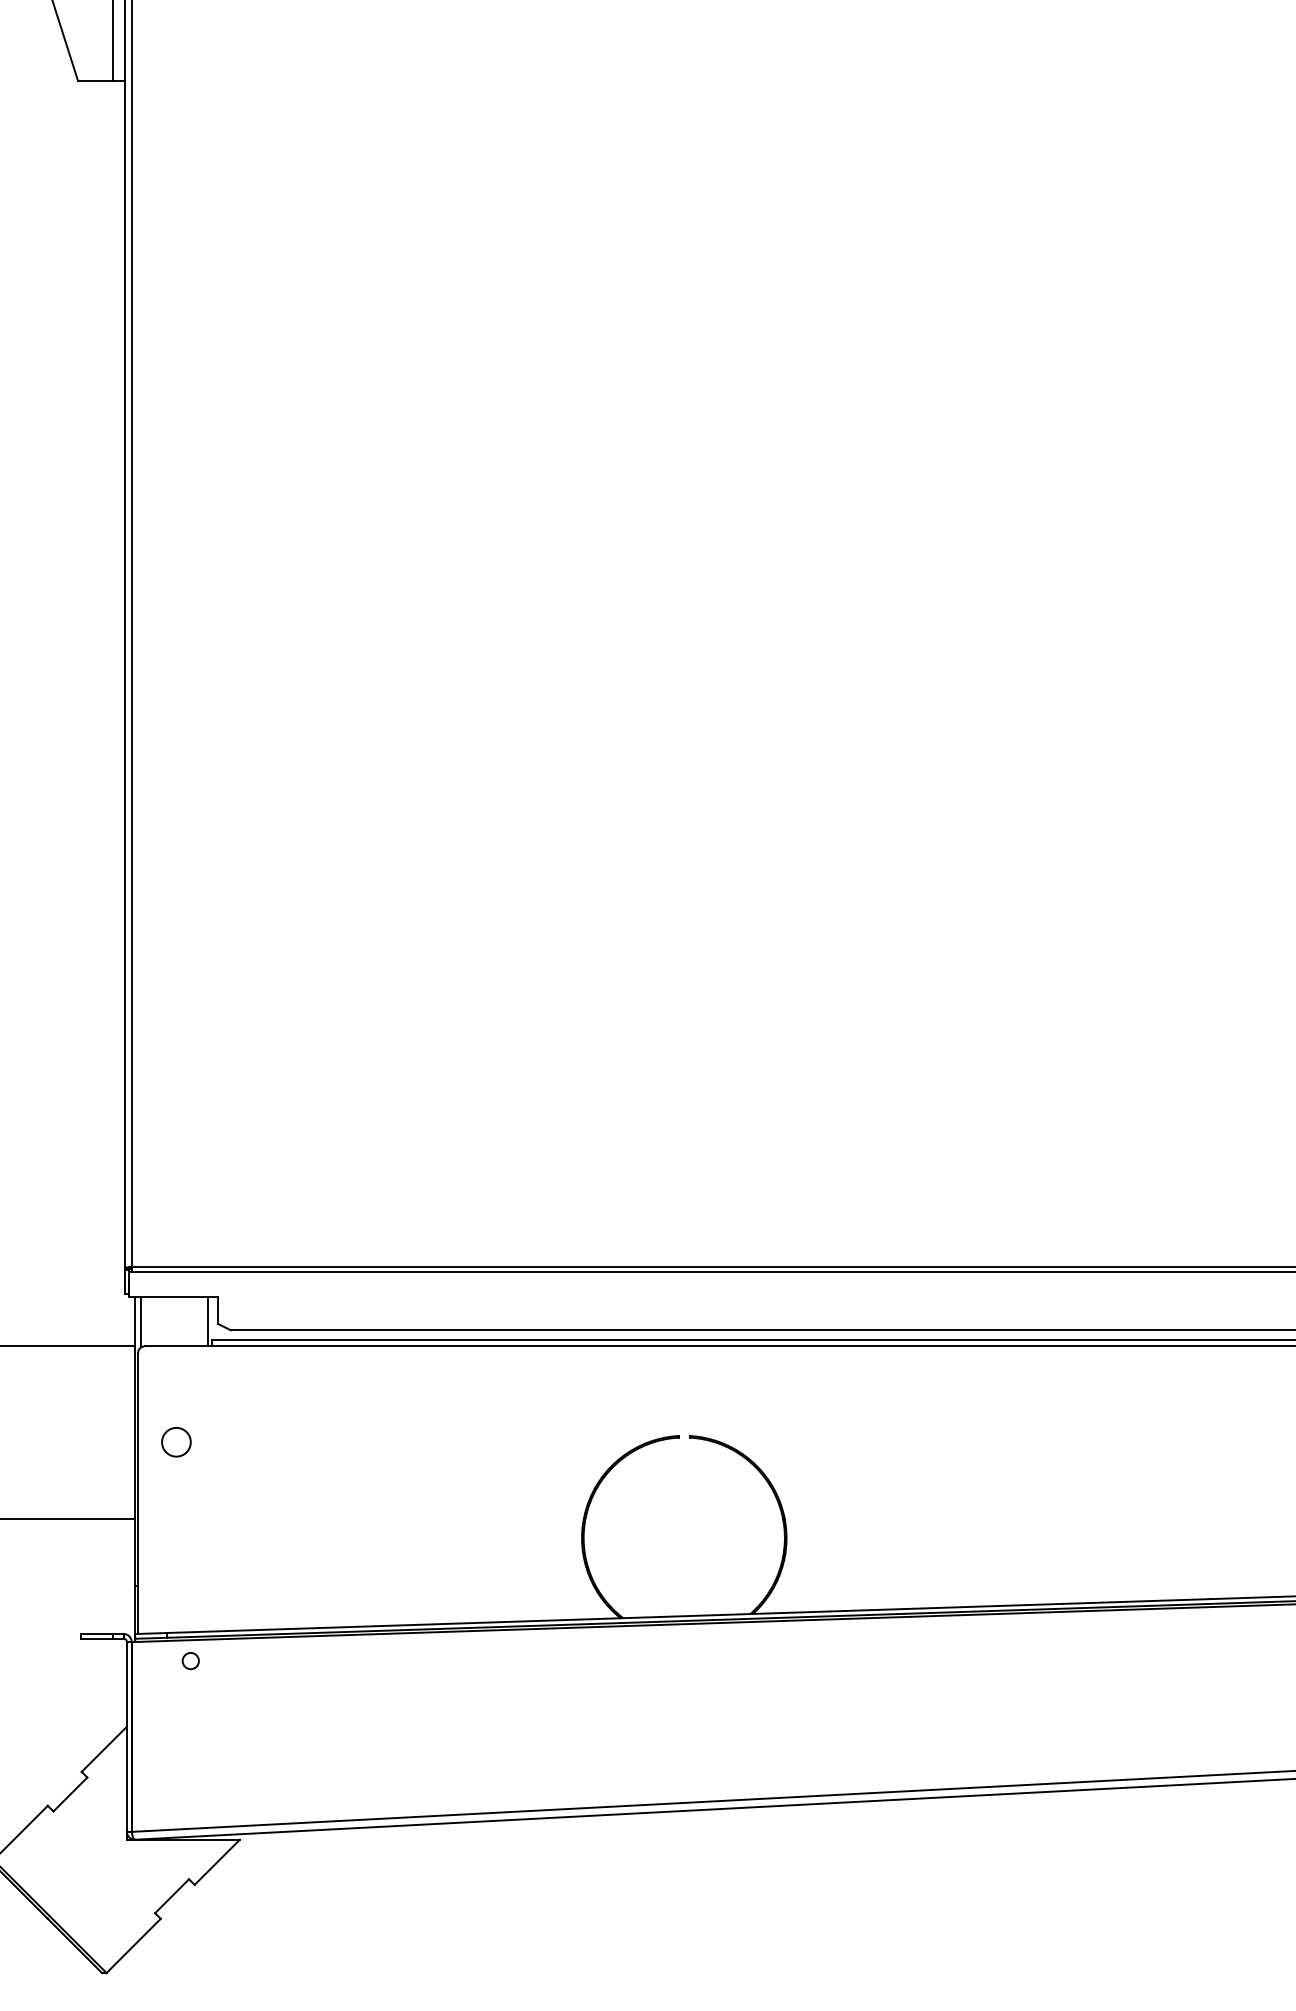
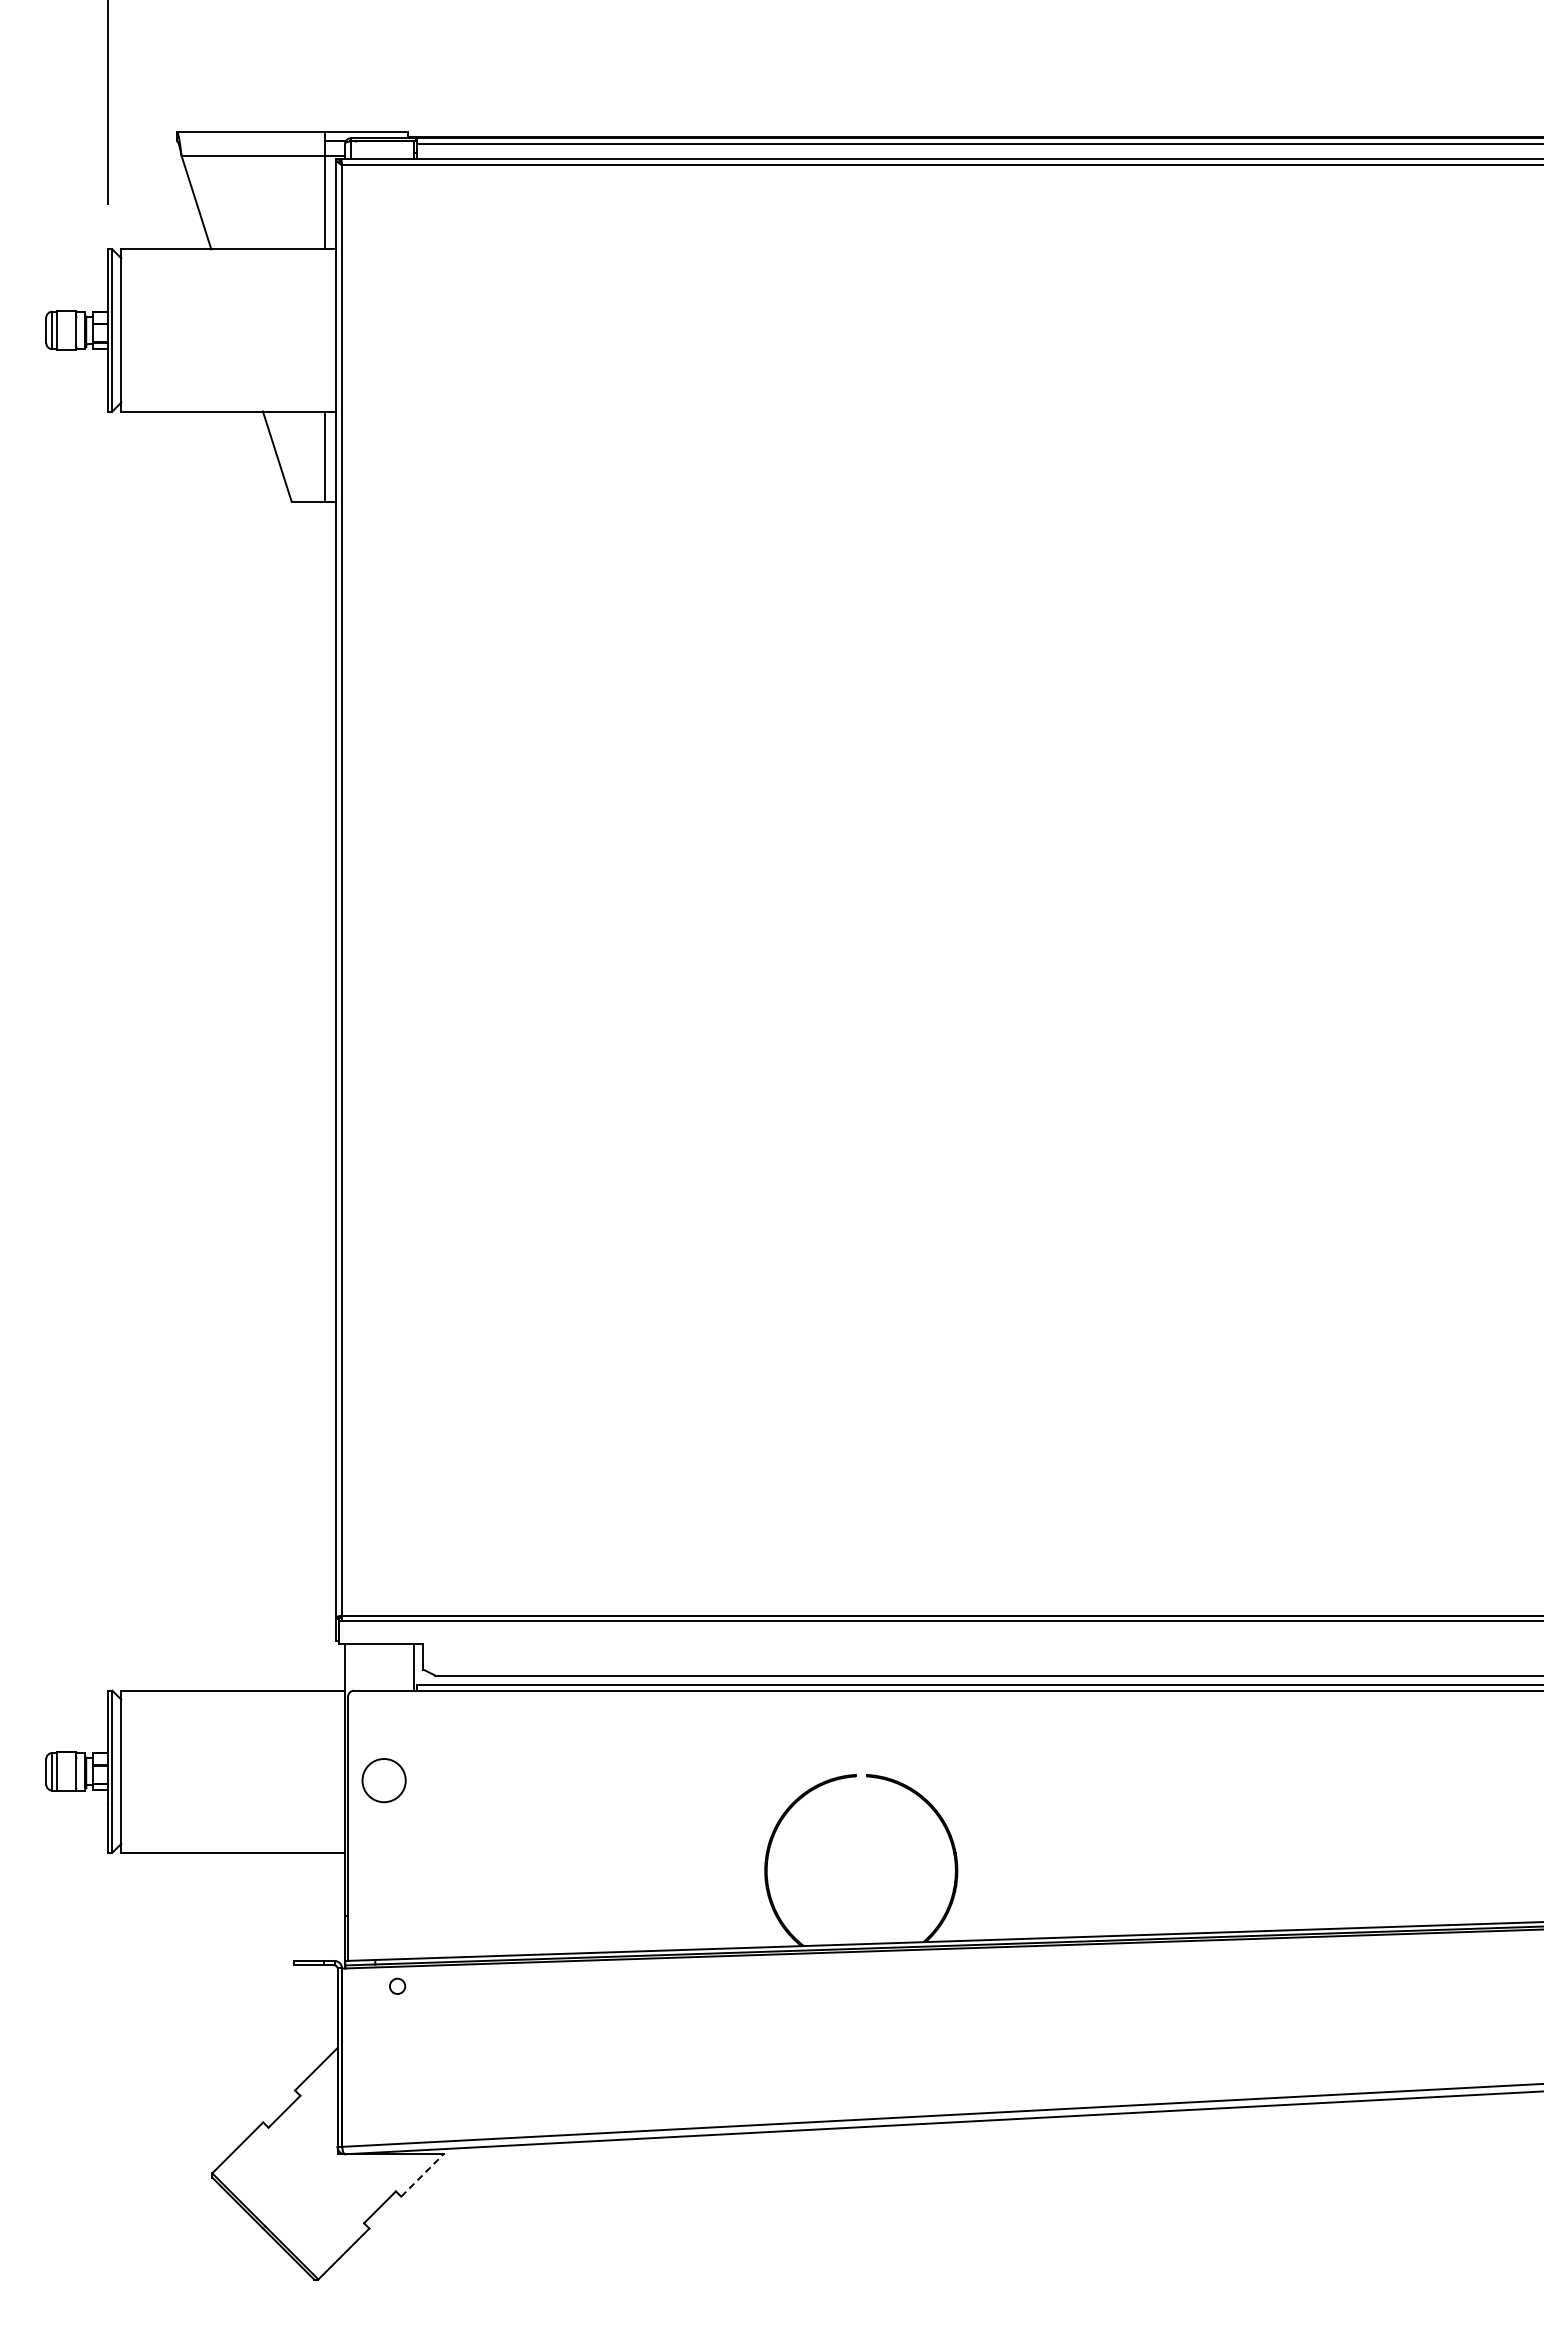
line: (141, 1321) -> (351, 1667), removed
circle: (175, 1441) -> (383, 1780), size x1.6
line: (217, 1862) -> (422, 2175), solid -> dashed

